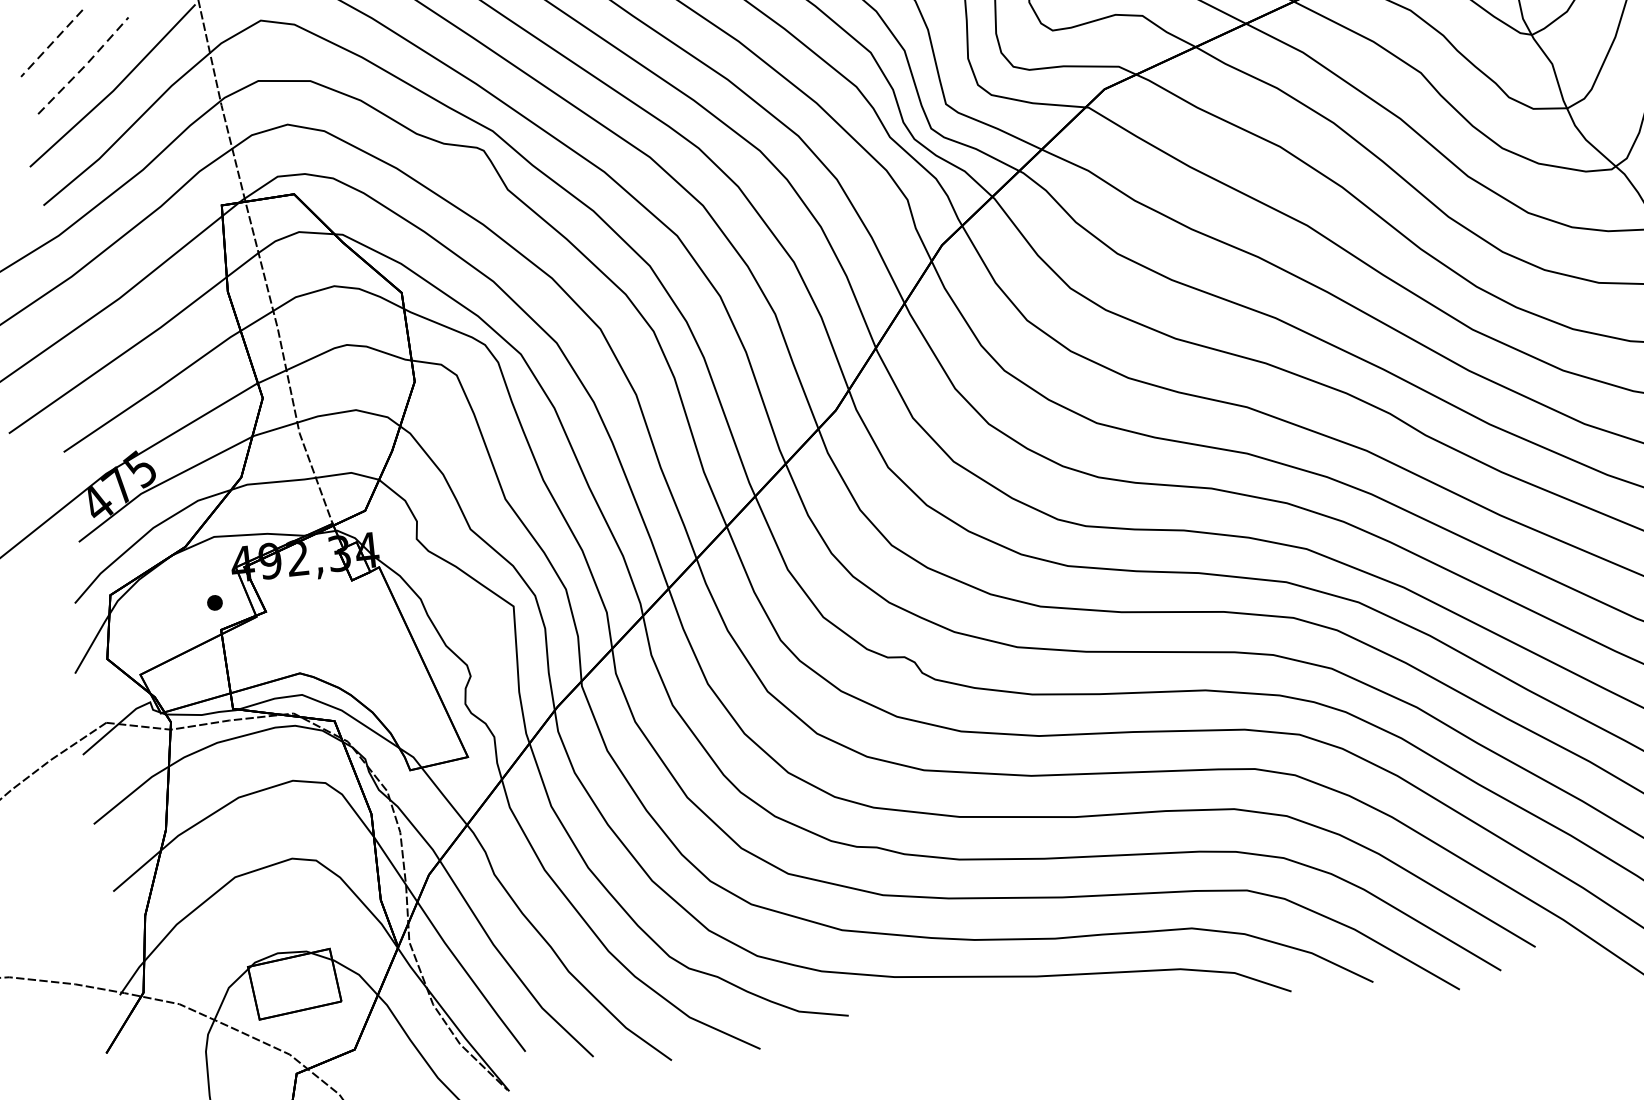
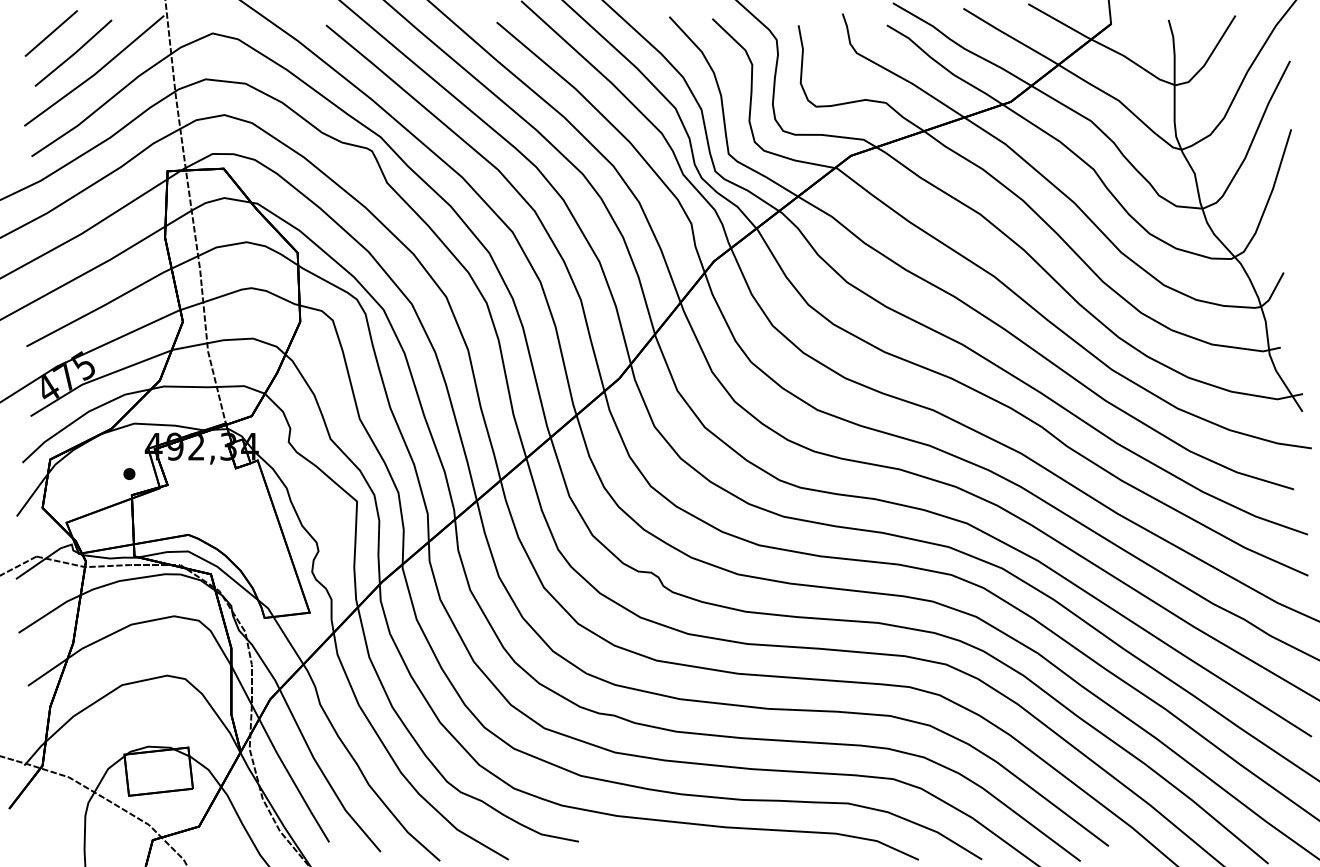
line: (52, 43) -> (51, 33), dashed -> solid
line: (84, 66) -> (74, 53), dashed -> solid

